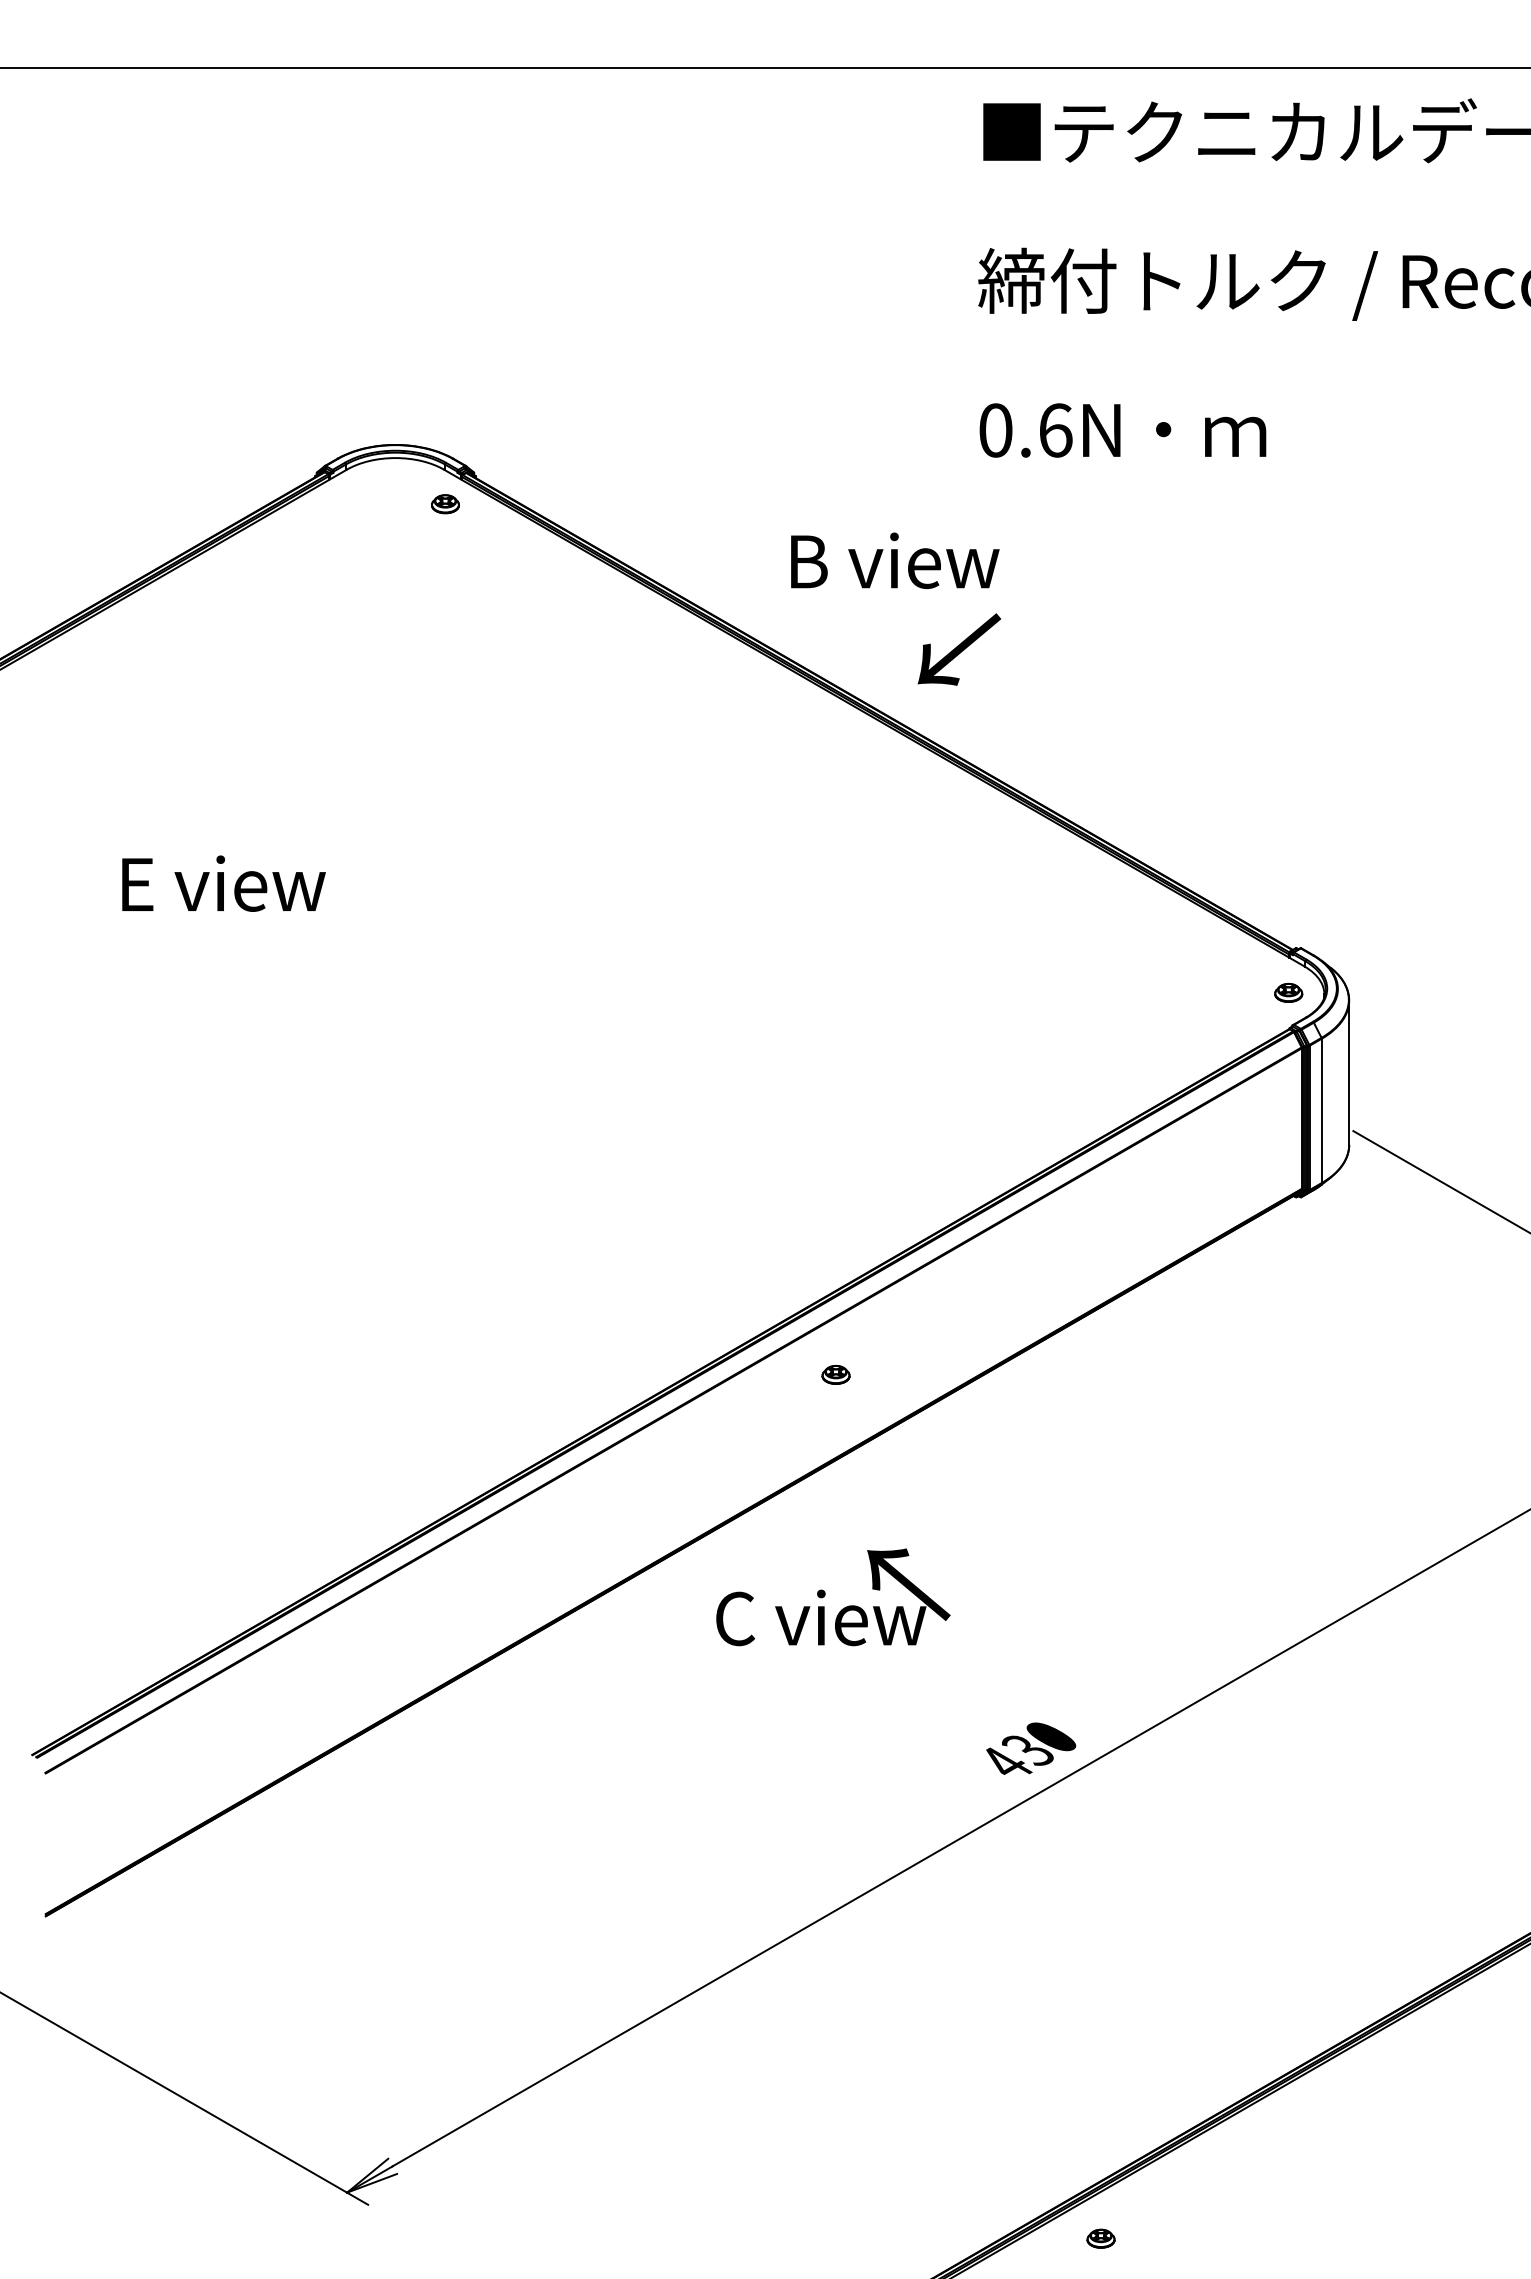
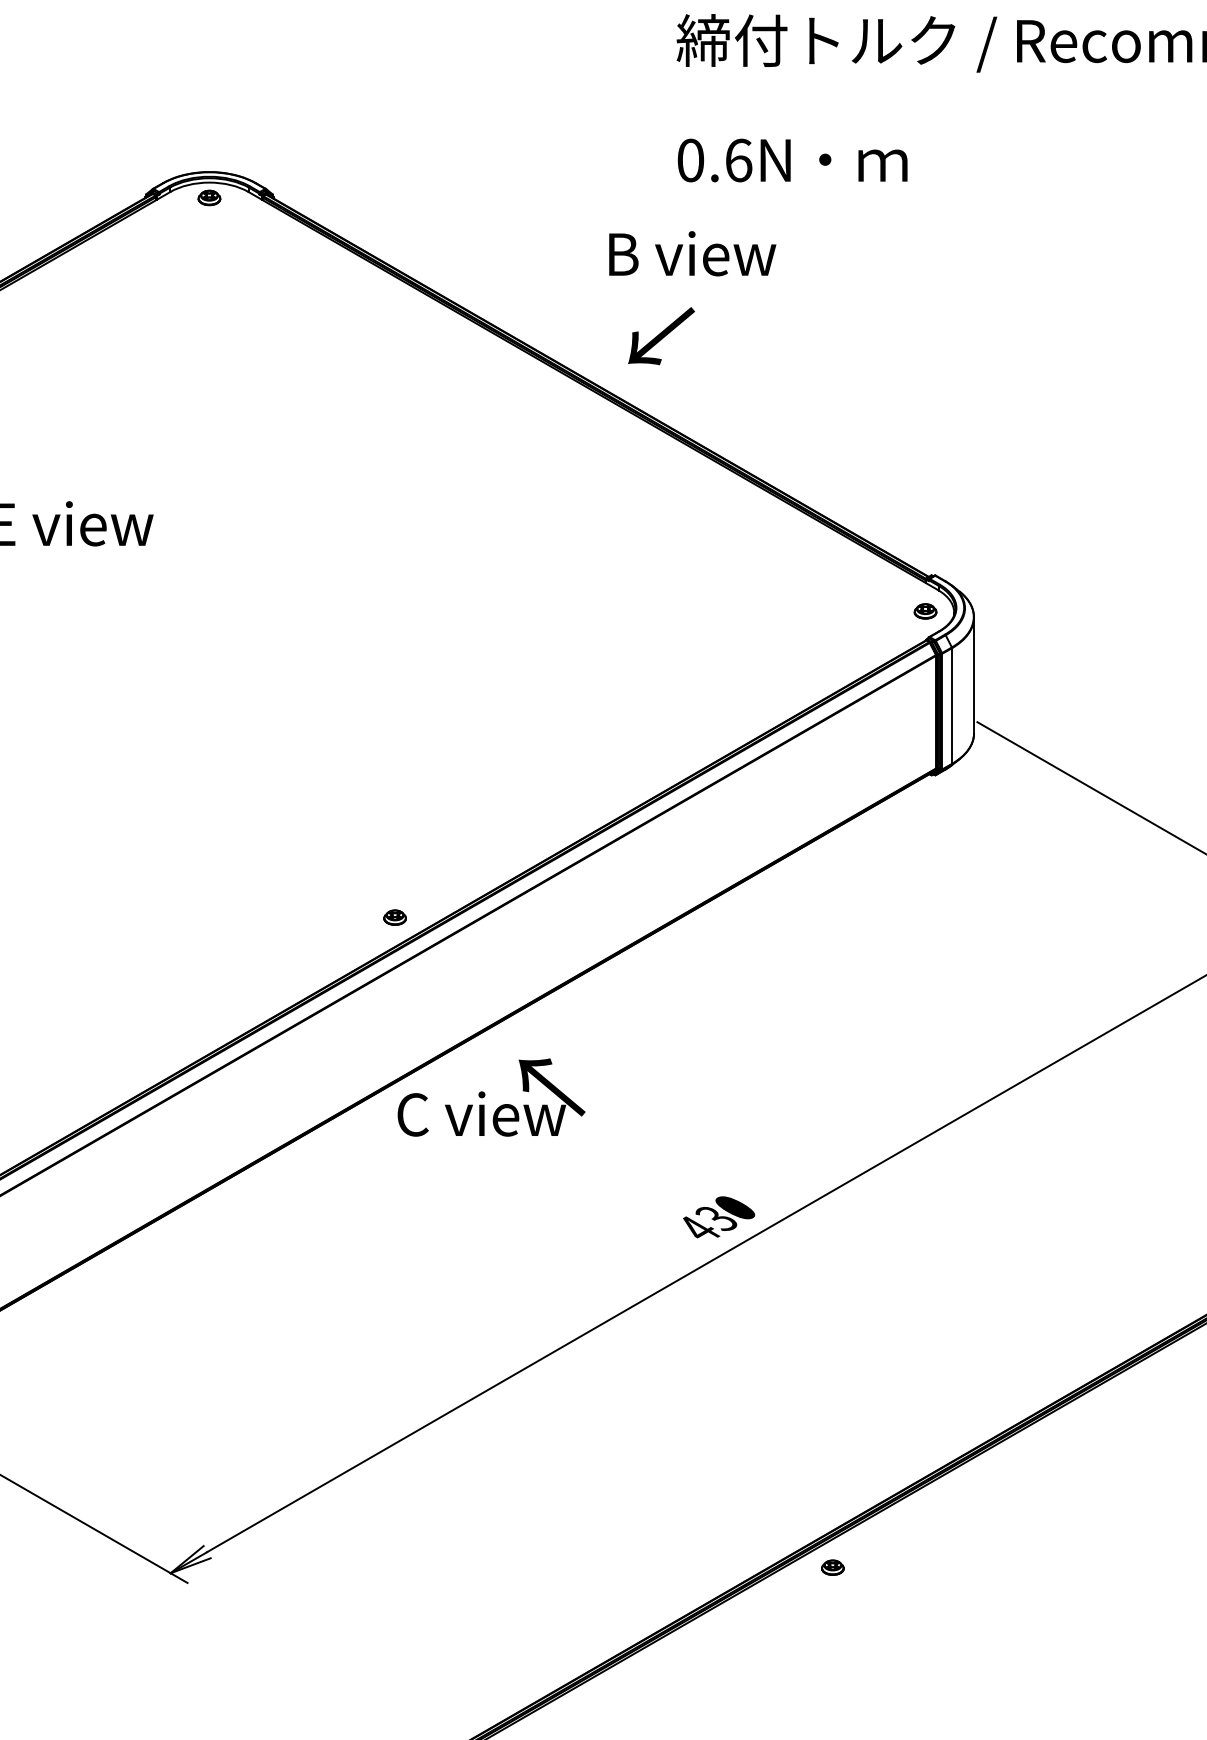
part: (445, 504) -> (209, 198), moved
text: (895, 560) -> (692, 253), moved
part: (835, 1374) -> (394, 917), moved
text: (833, 1597) -> (491, 1097), moved
part: (1100, 2238) -> (832, 1567), moved

